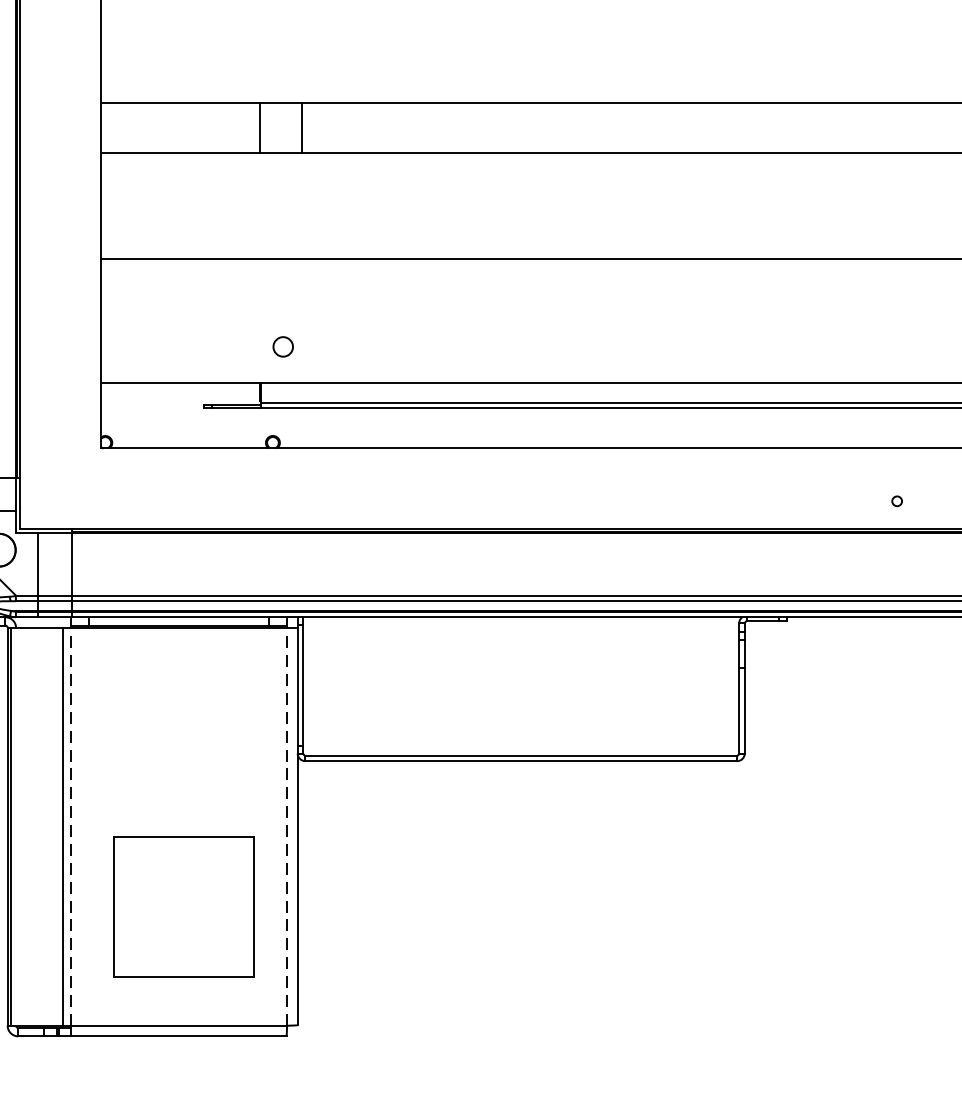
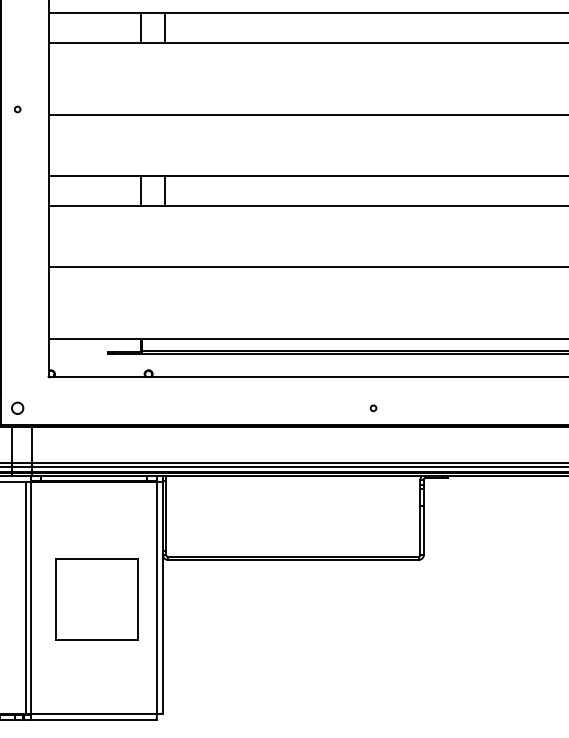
circle: (282, 345) -> (17, 407), moved
circle: (897, 501) -> (373, 408), moved
line: (70, 827) -> (30, 598), dashed -> solid
line: (286, 827) -> (156, 598), dashed -> solid
part: (183, 906) -> (96, 599), moved

